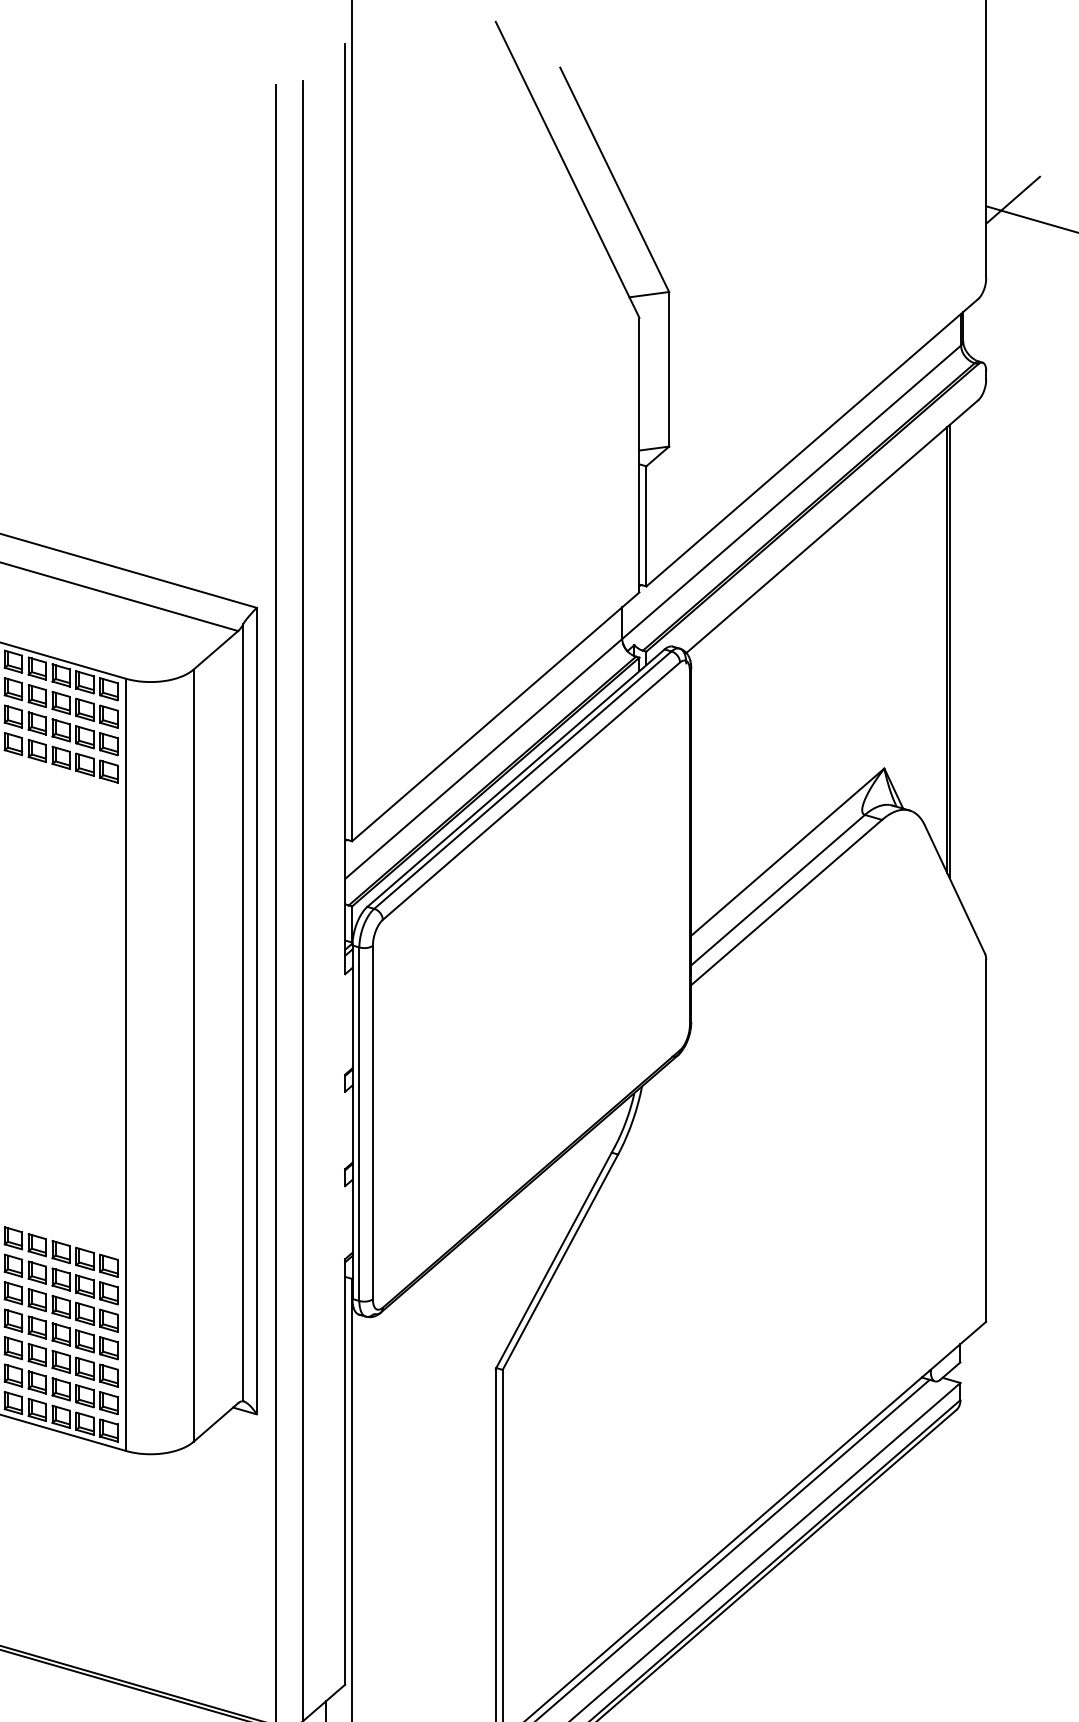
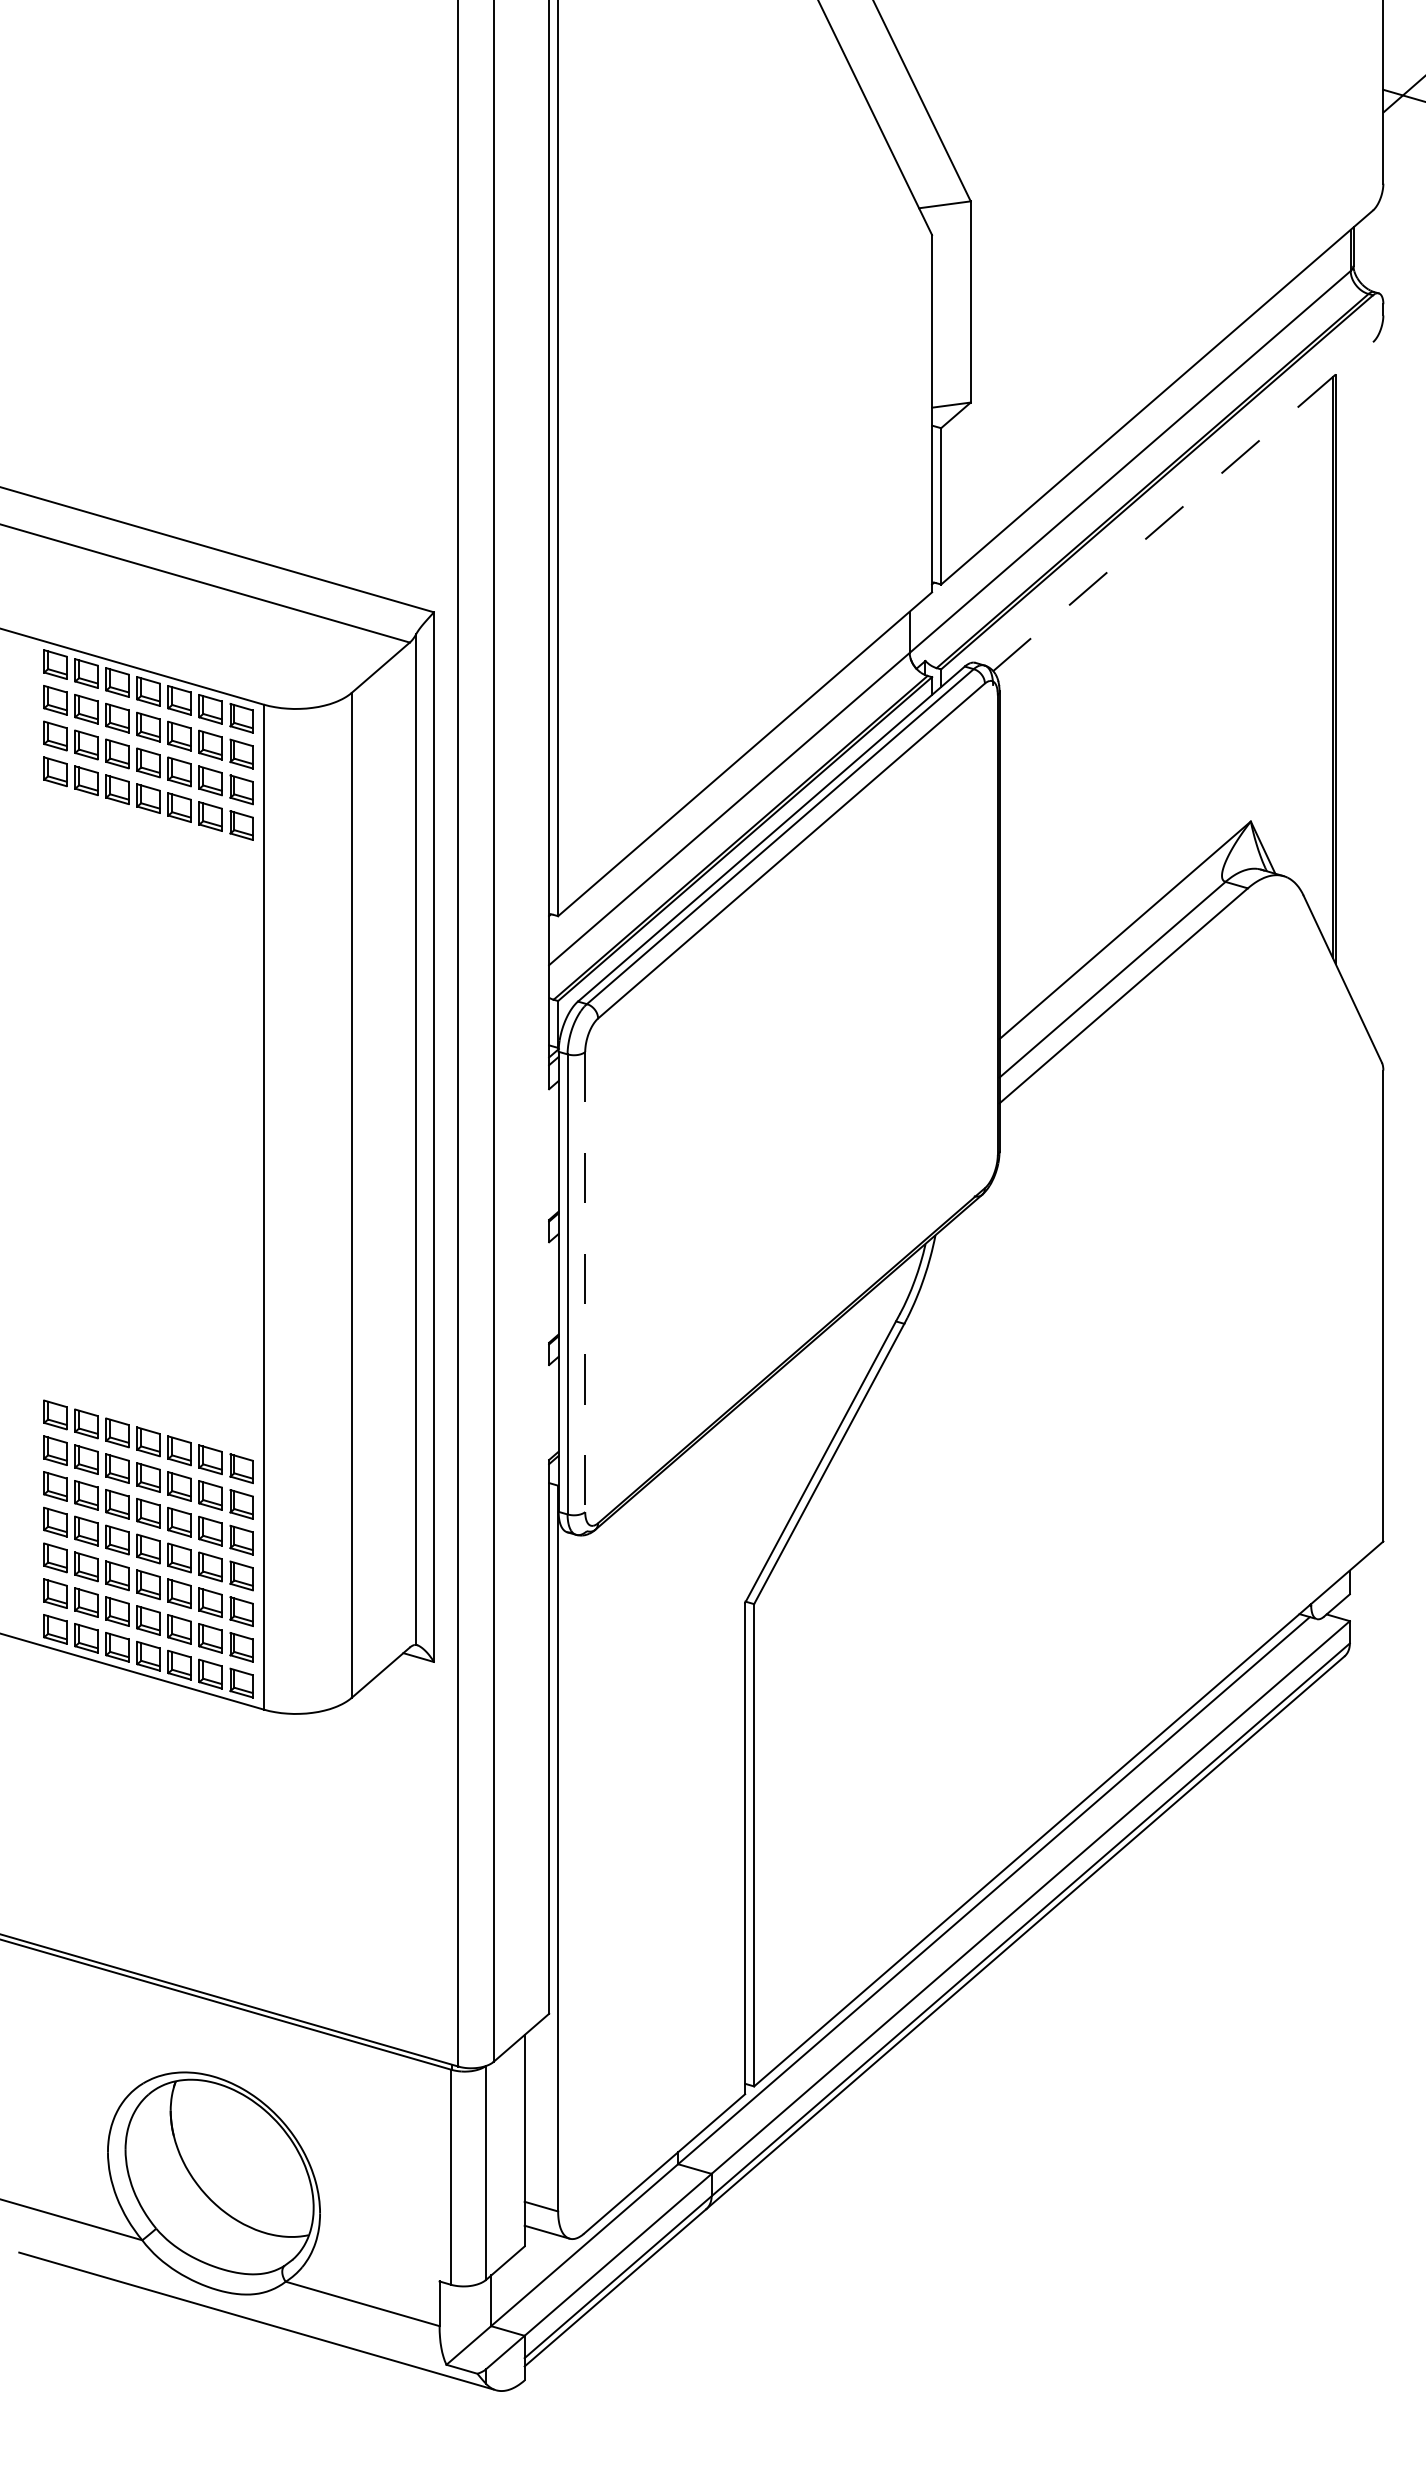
line: (832, 526) -> (1183, 506), solid -> dashed
line: (373, 1122) -> (585, 1282), solid -> dashed

